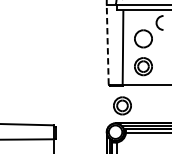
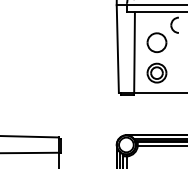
line: (107, 45) -> (117, 49), dashed -> solid
part: (122, 105) -> (133, 115), removed

